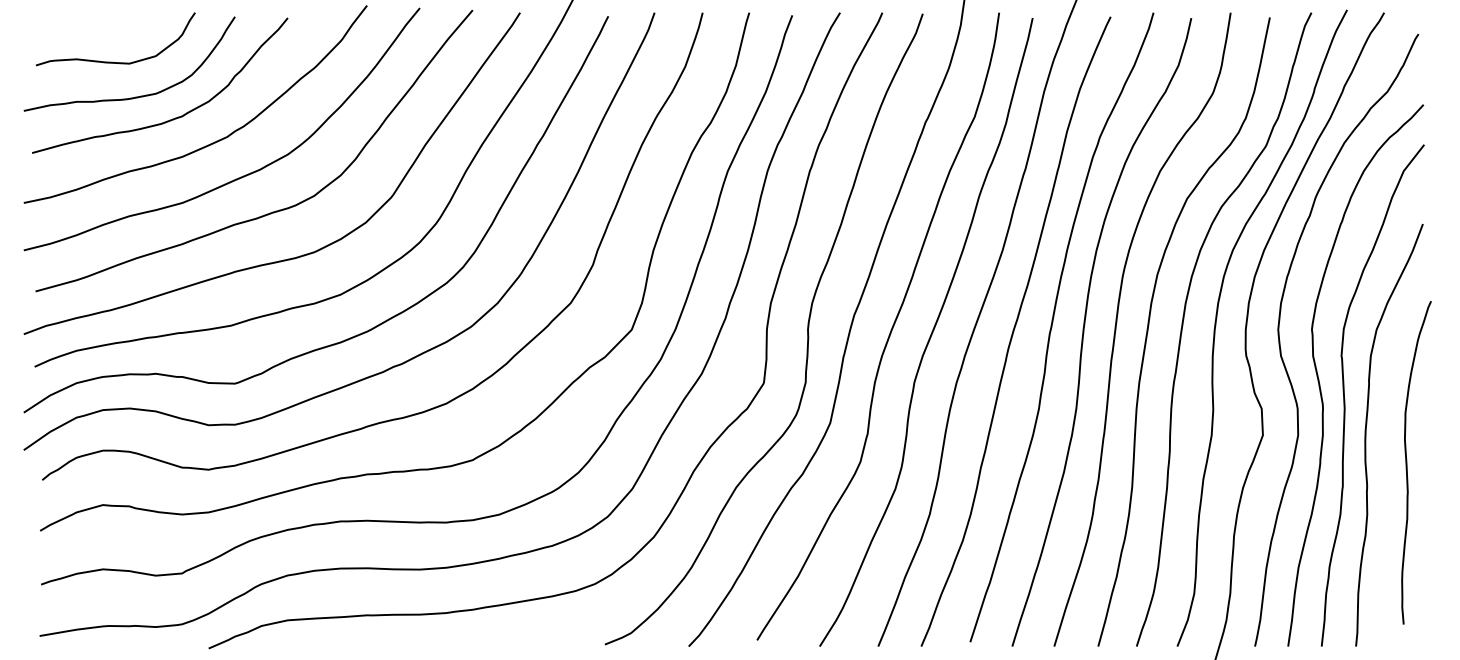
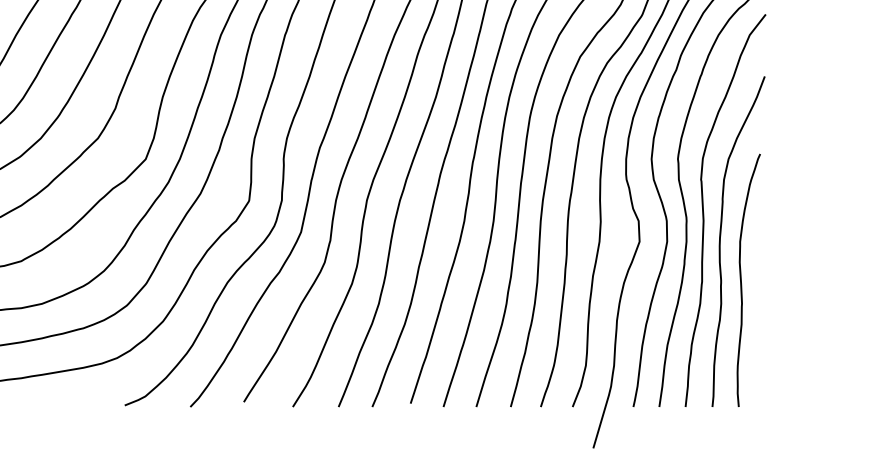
curve: (1407, 462) -> (741, 280), moved

